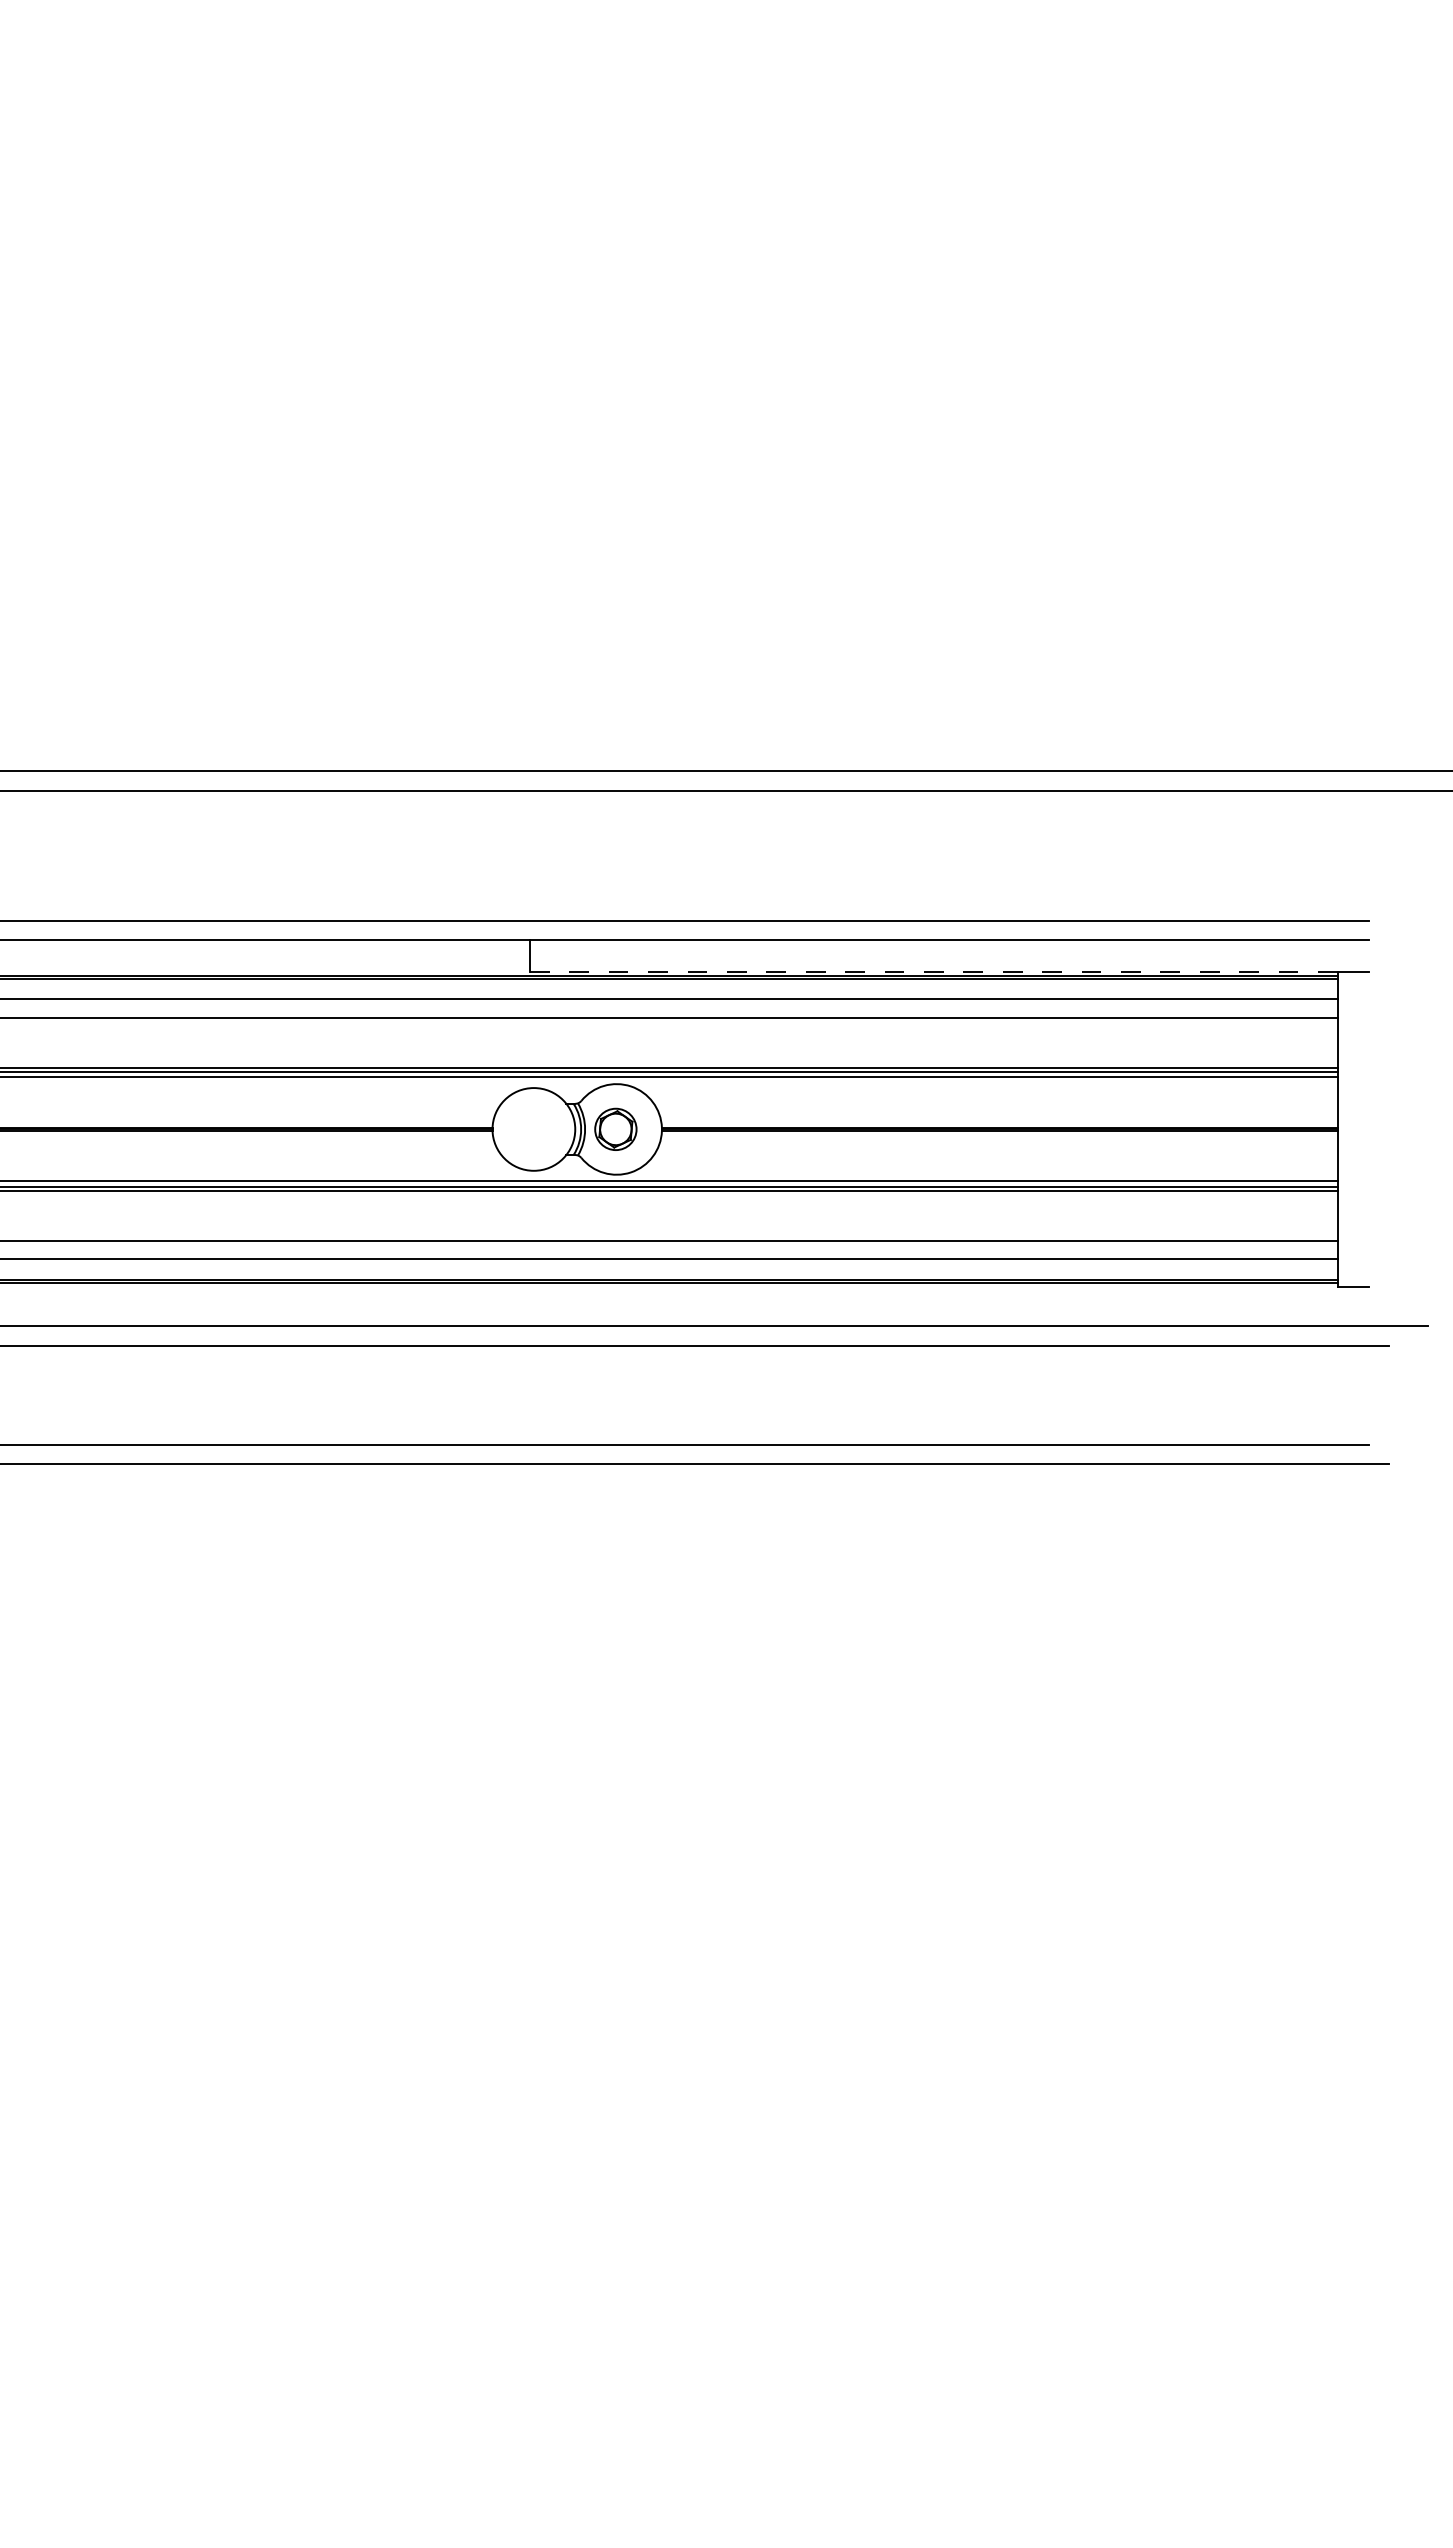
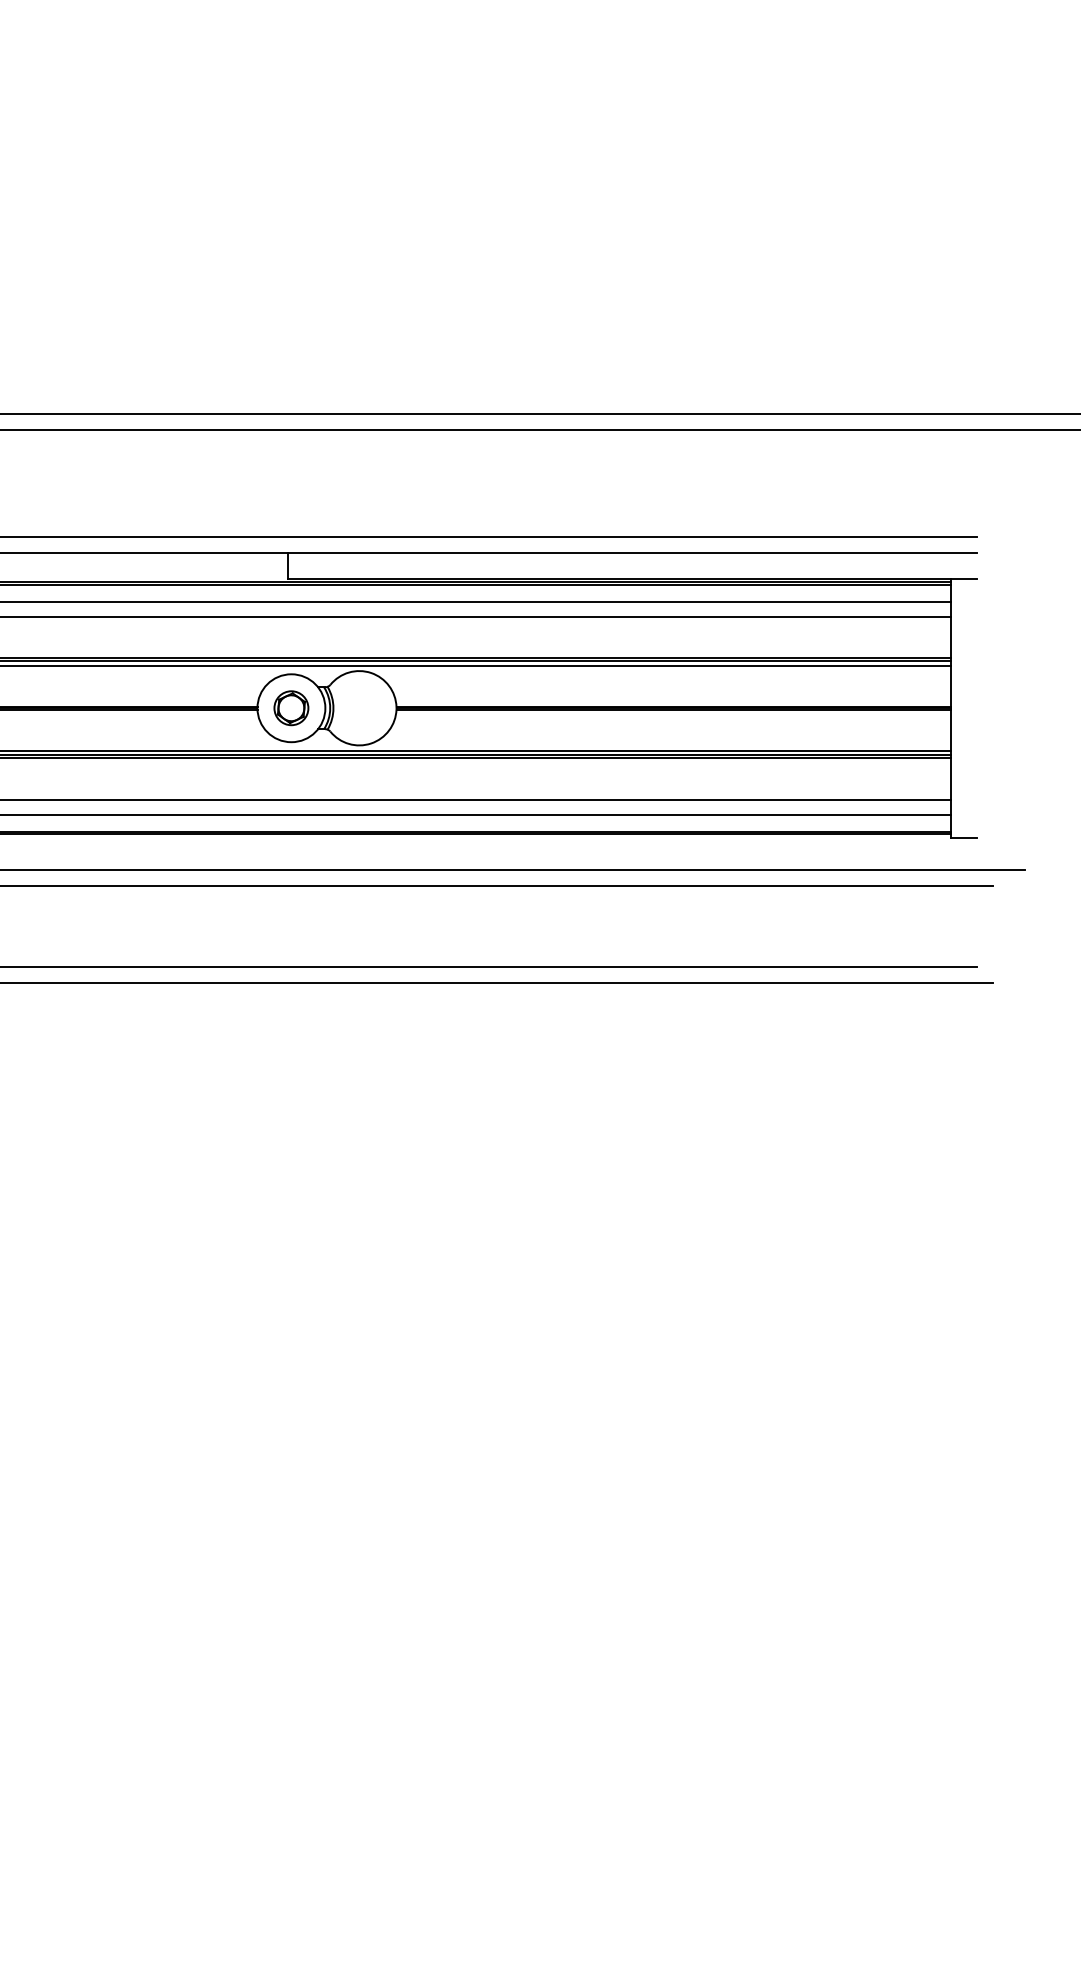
line: (933, 971) -> (619, 578), dashed -> solid
part: (615, 1128) -> (291, 707), moved

